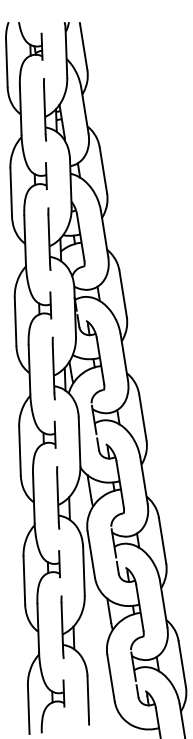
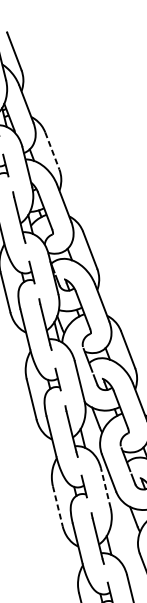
line: (103, 170) -> (52, 150), solid -> dashed
line: (83, 570) -> (105, 487), solid -> dashed
line: (24, 581) -> (58, 507), solid -> dashed

